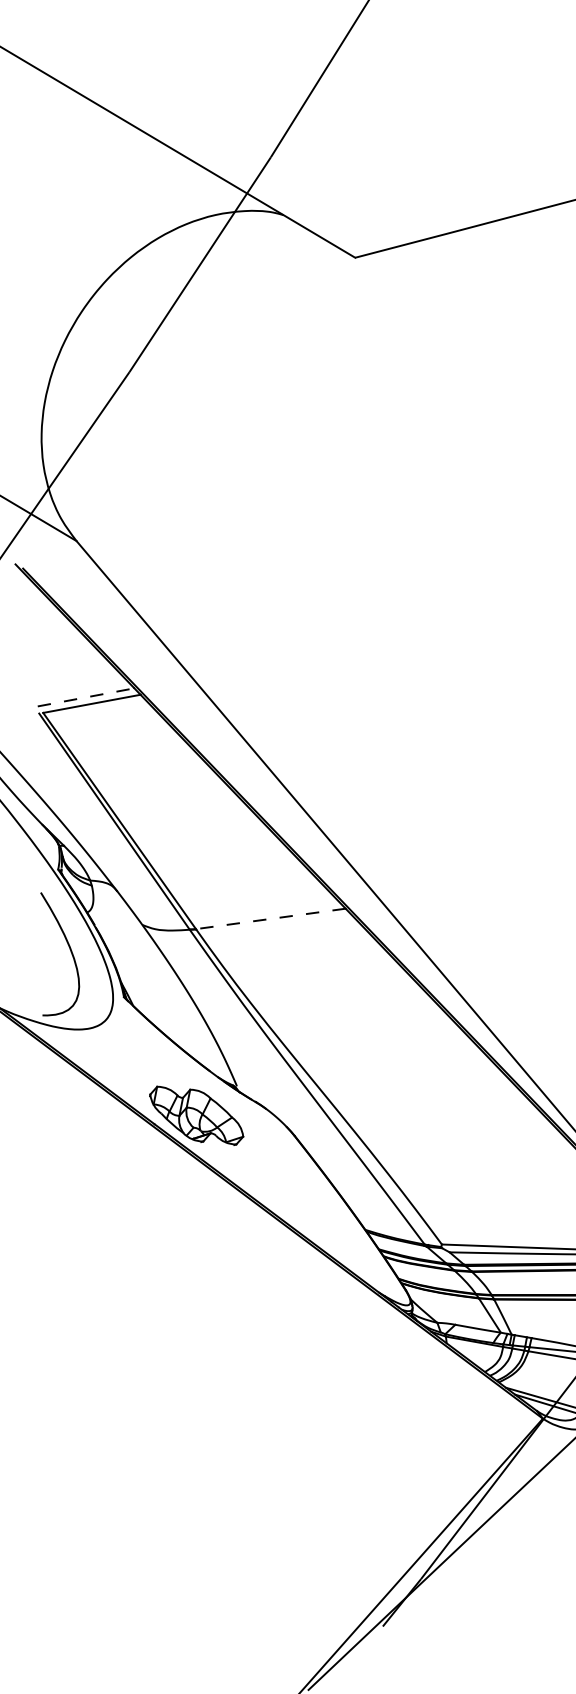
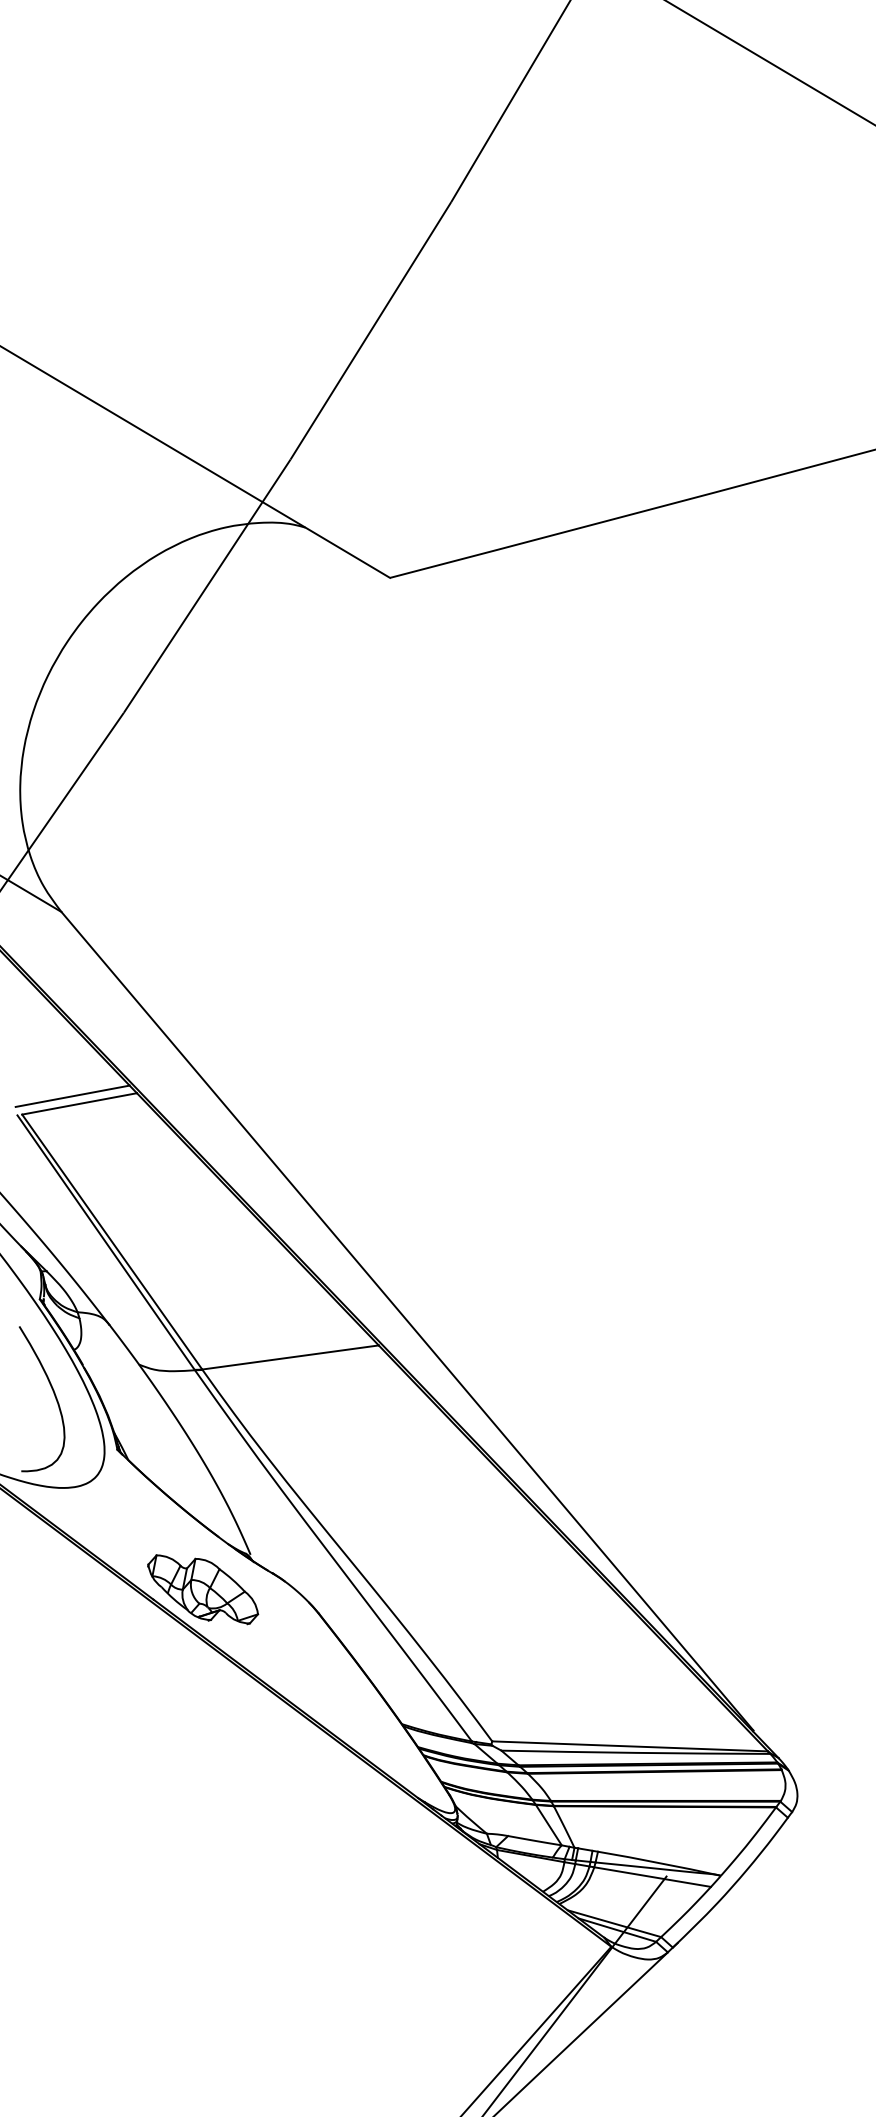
line: (85, 697) -> (72, 1096), dashed -> solid
line: (270, 918) -> (290, 1357), dashed -> solid

